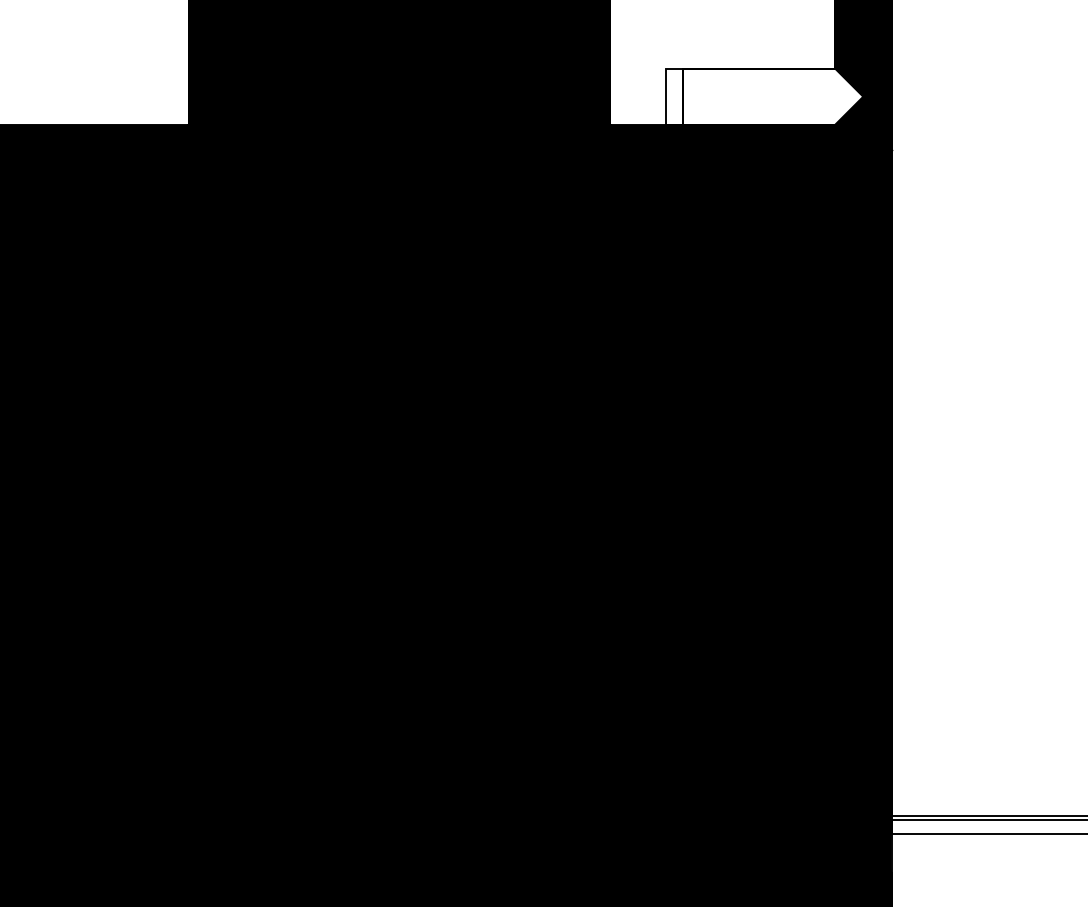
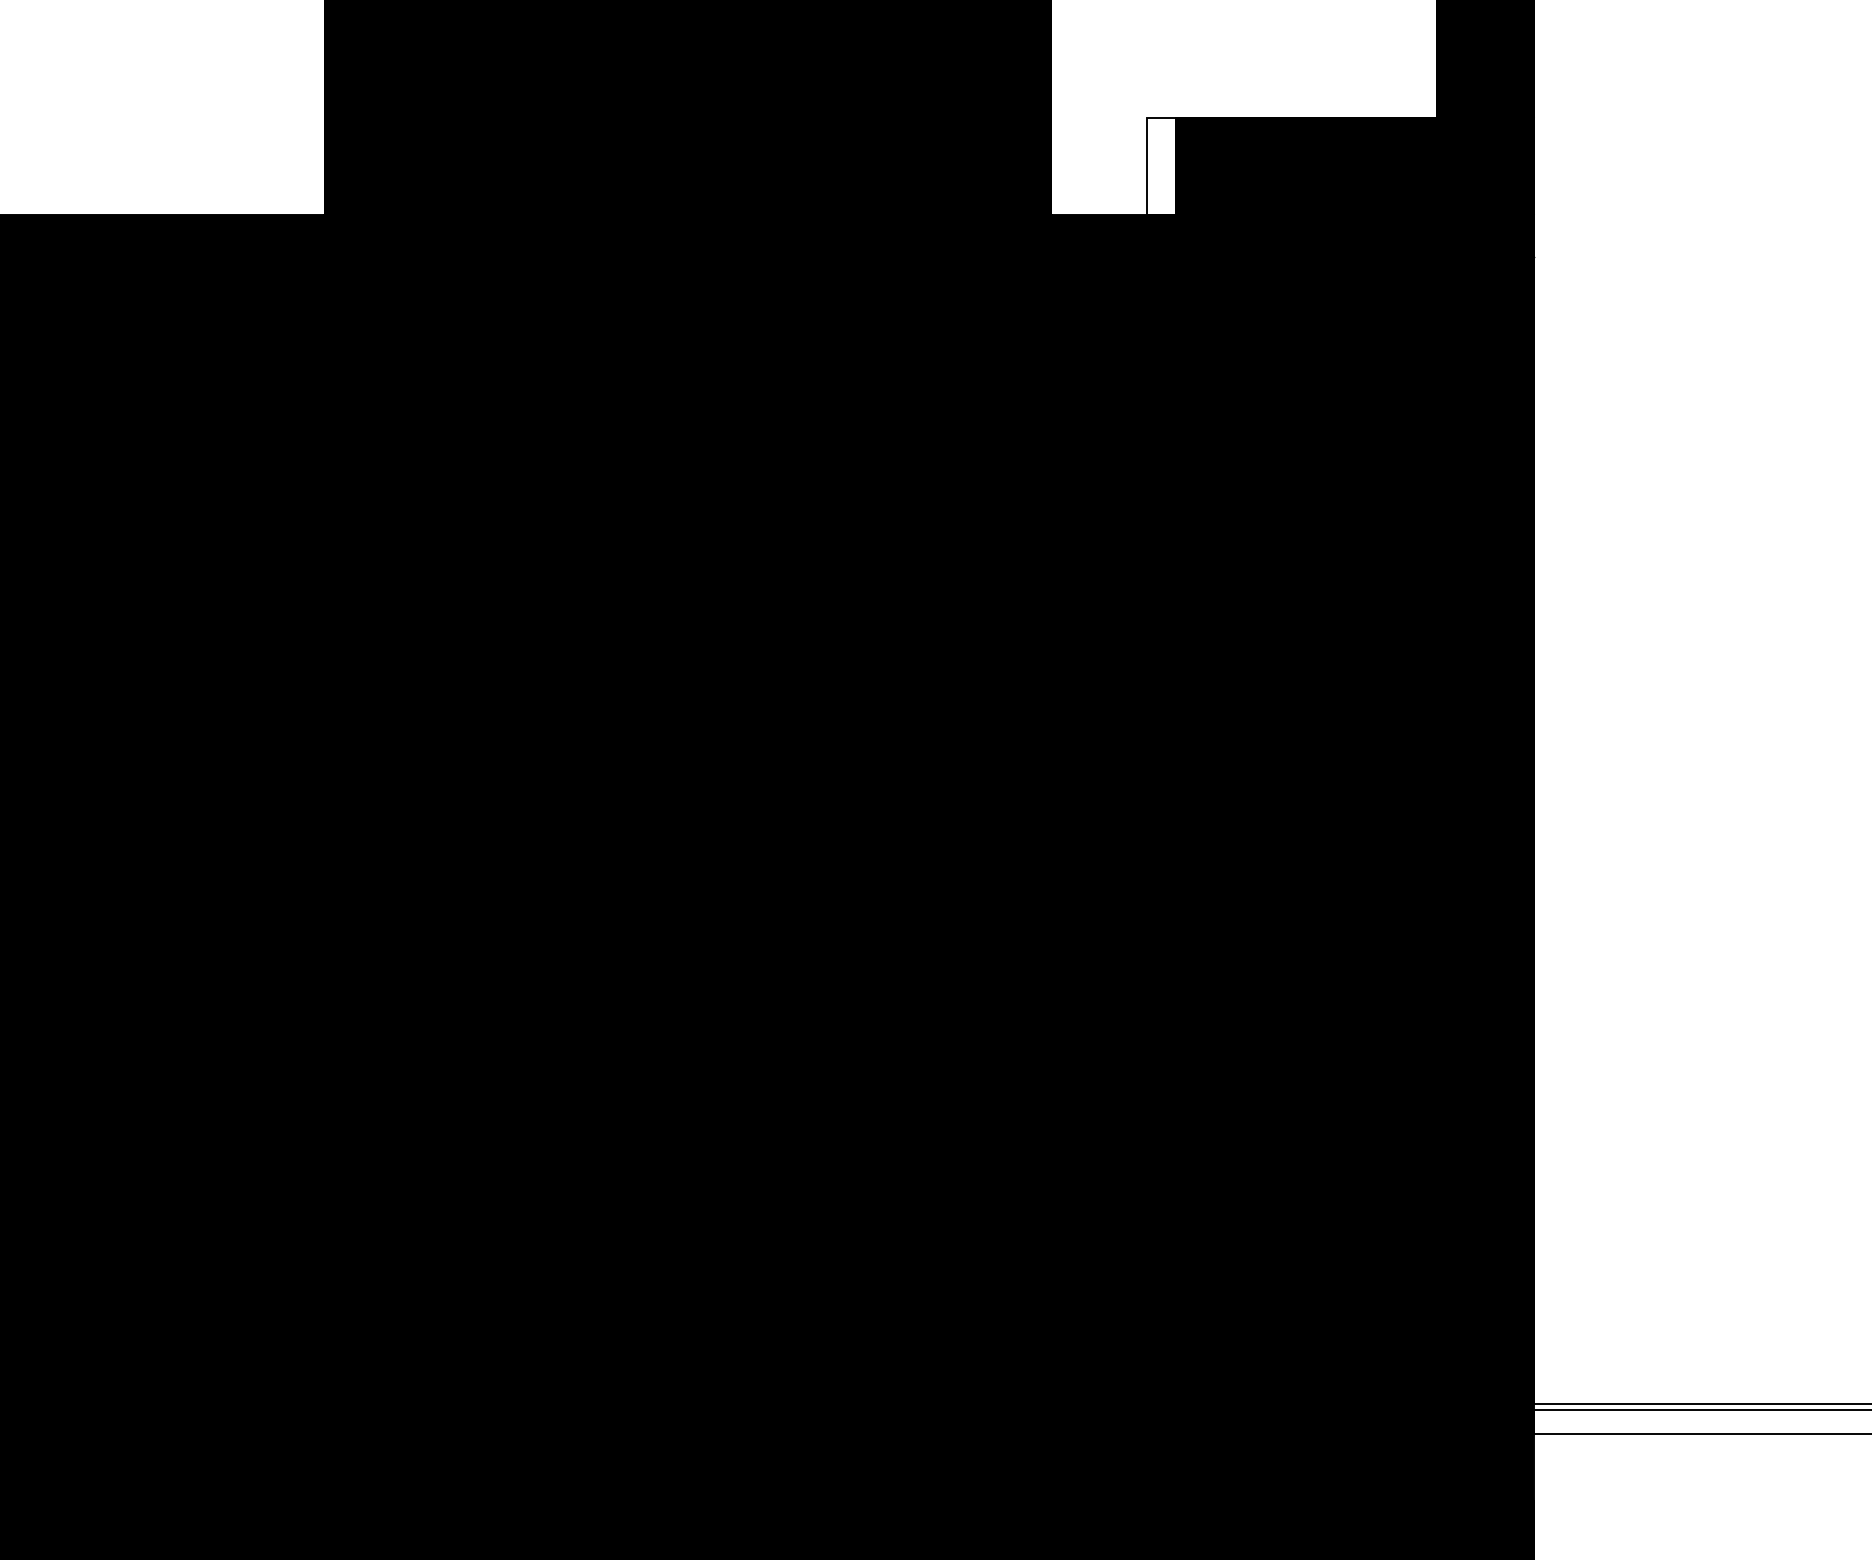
fill: (773, 96) -> (1330, 165), added

